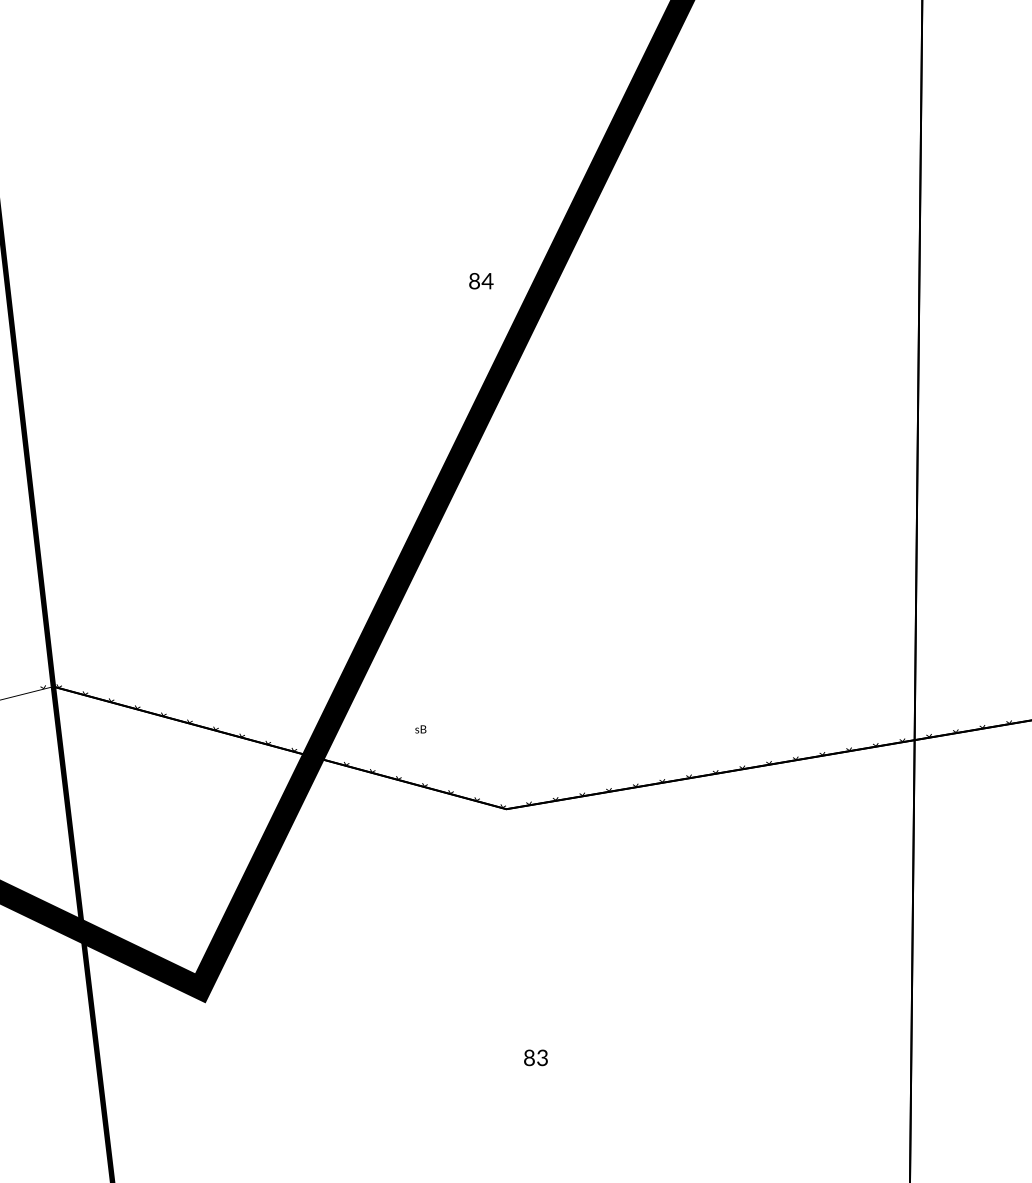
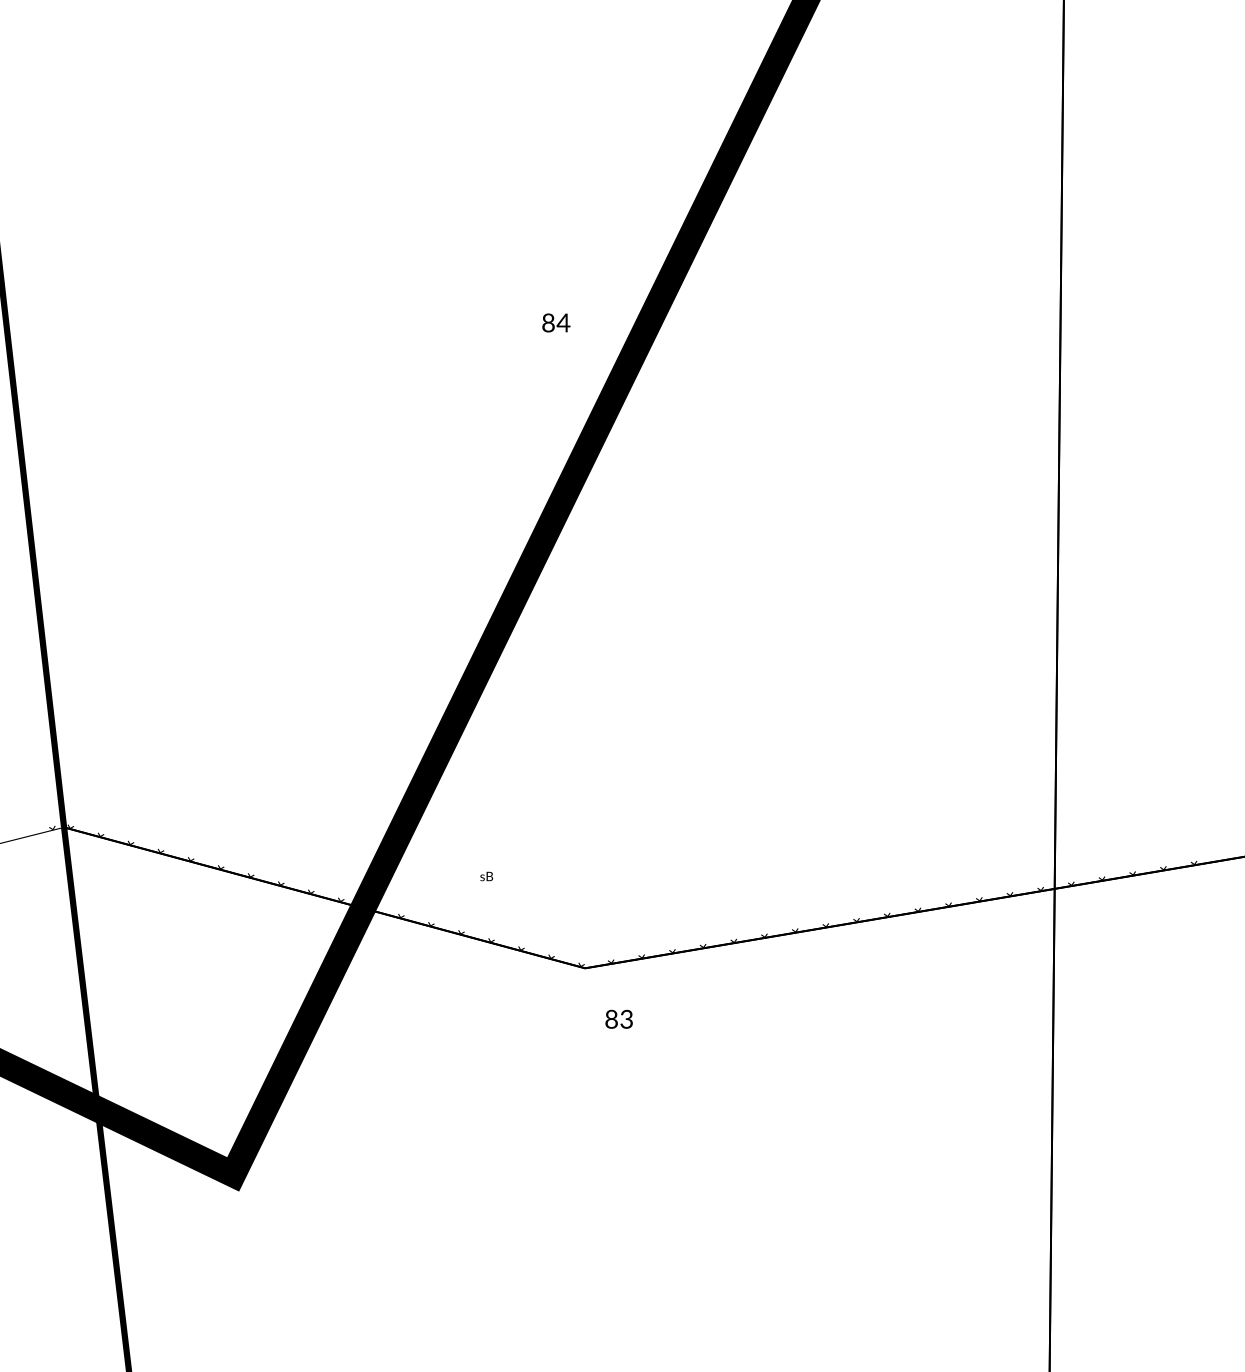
text: (481, 280) -> (556, 322), moved
text: (535, 1057) -> (618, 1018), moved

